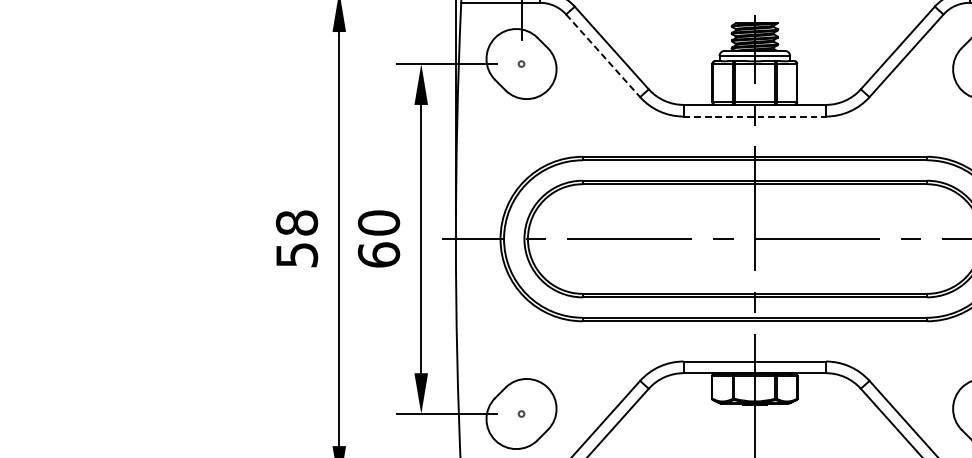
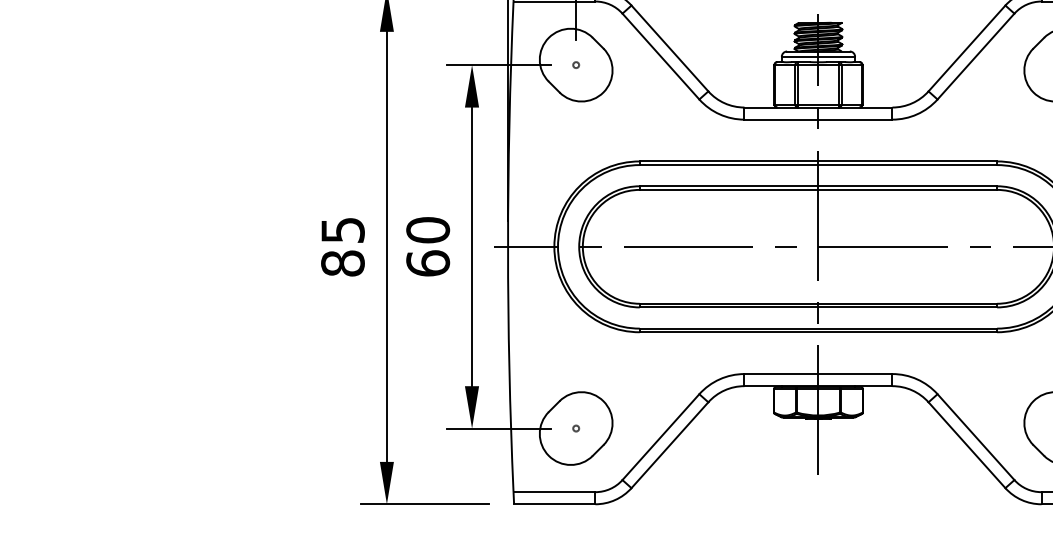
line: (602, 55) -> (660, 56), dashed -> solid
line: (754, 116) -> (818, 119), dashed -> solid
text: (296, 238) -> (342, 246), 58 -> 85

